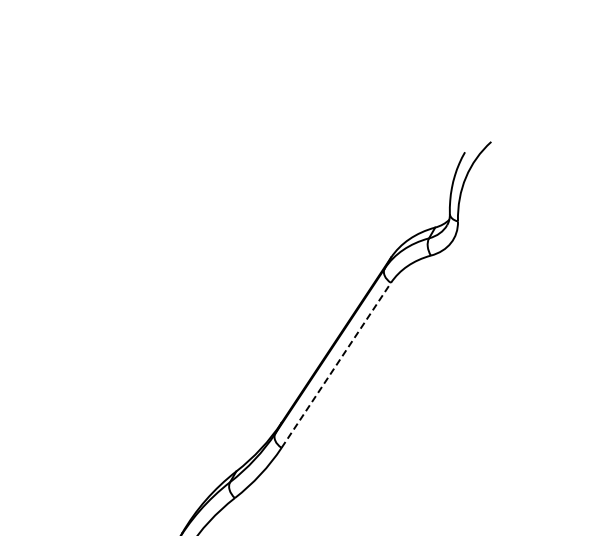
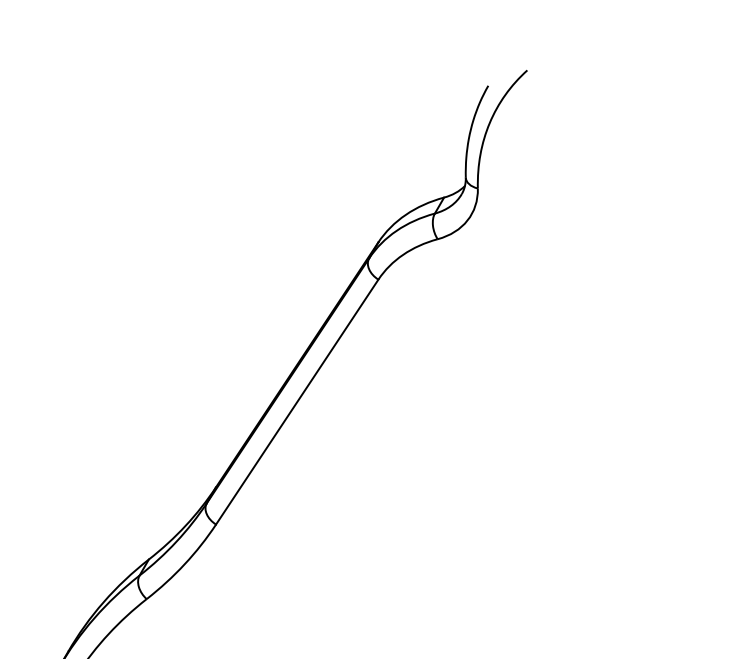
line: (336, 365) -> (297, 402), dashed -> solid

